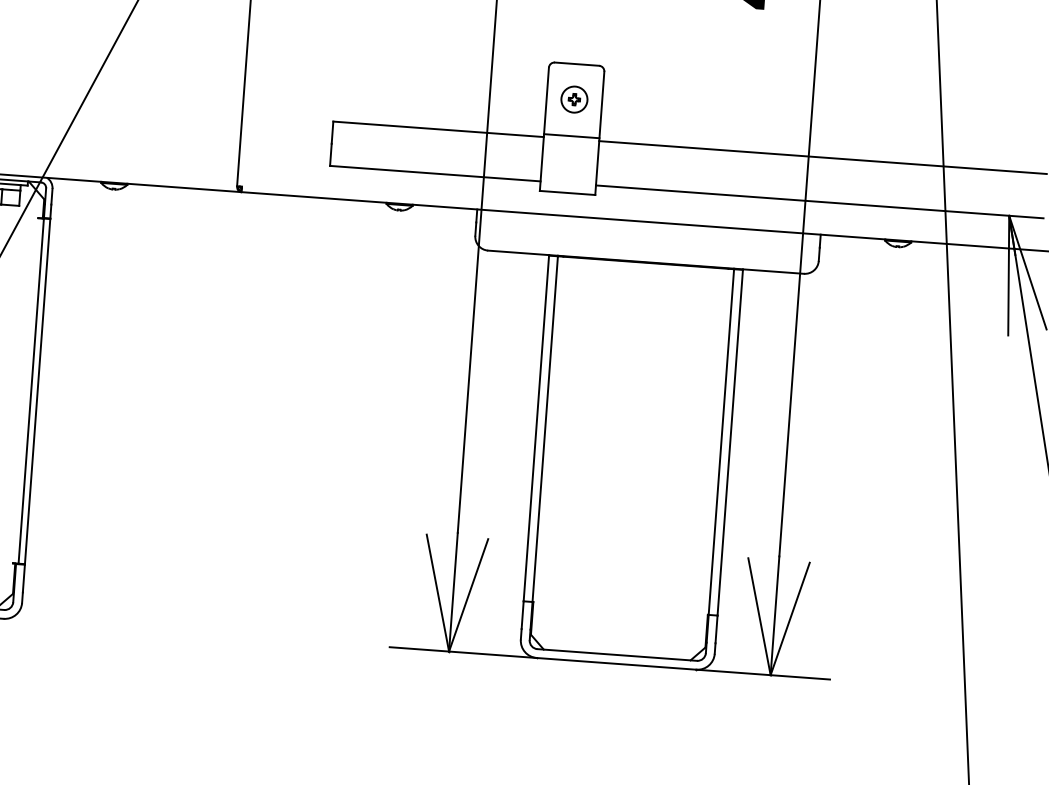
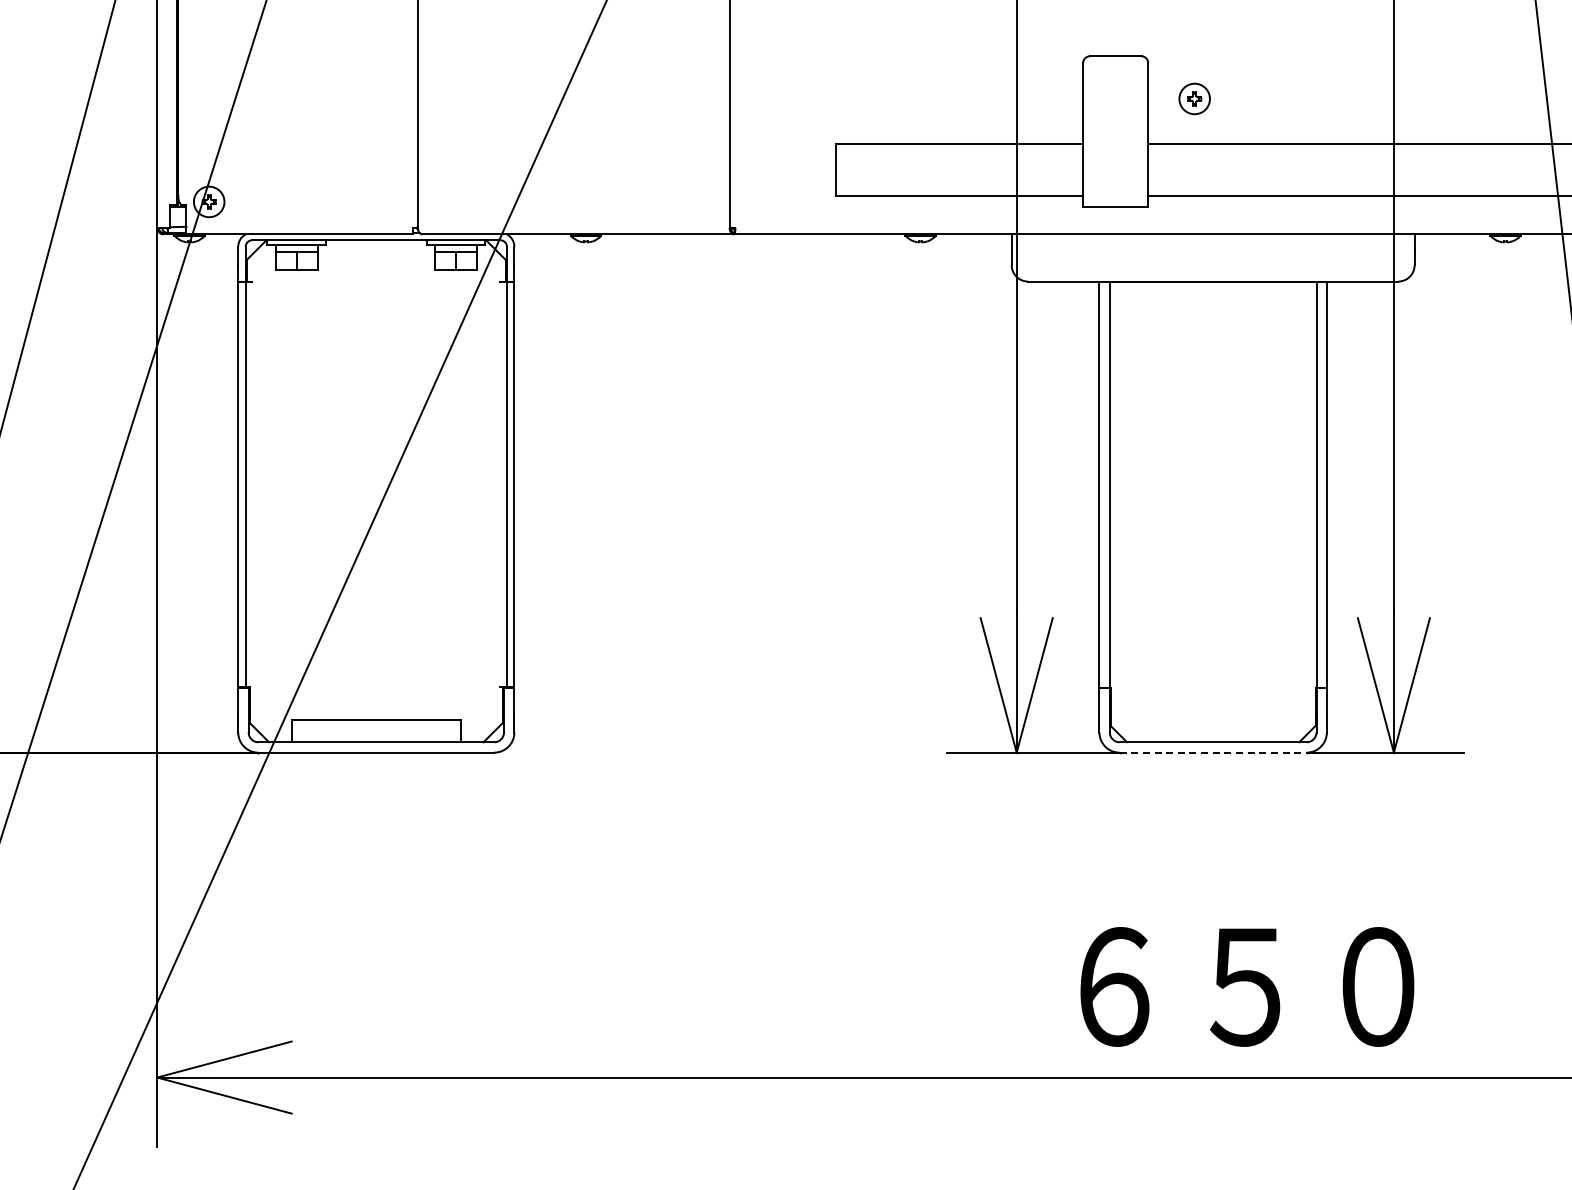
part: (574, 99) -> (1194, 98), moved
line: (571, 135) -> (1115, 140), removed
line: (616, 663) -> (1213, 752), solid -> dashed

